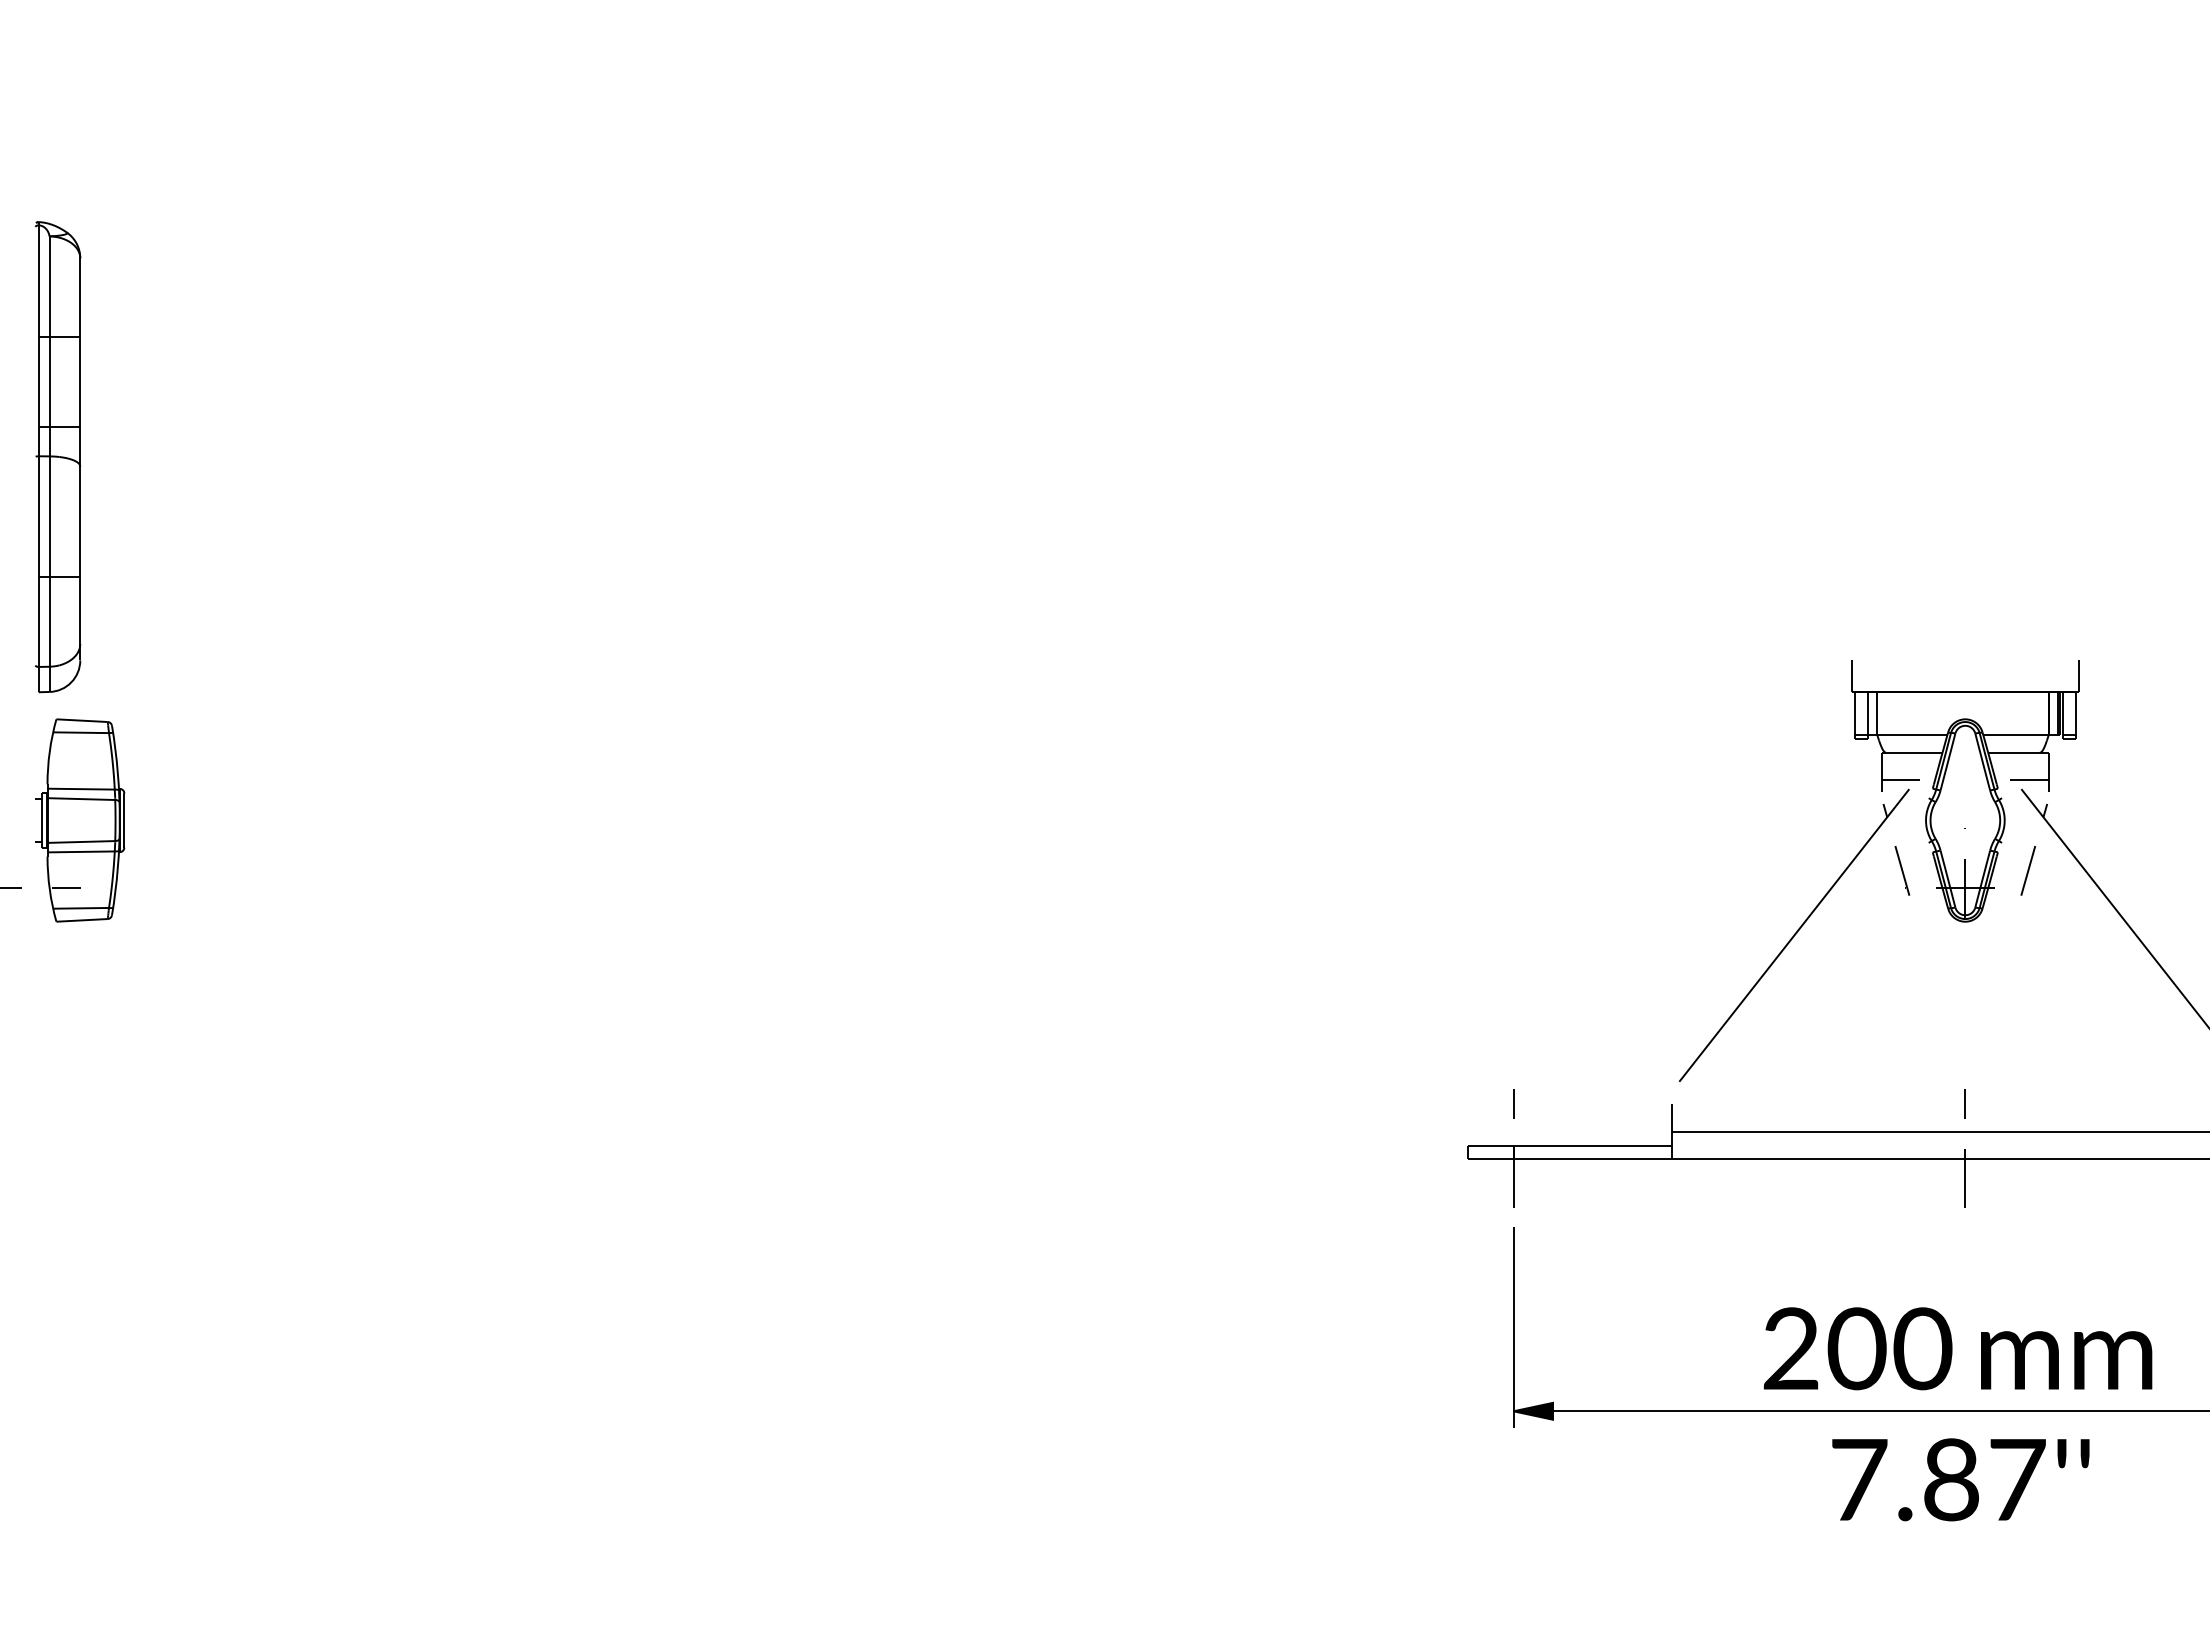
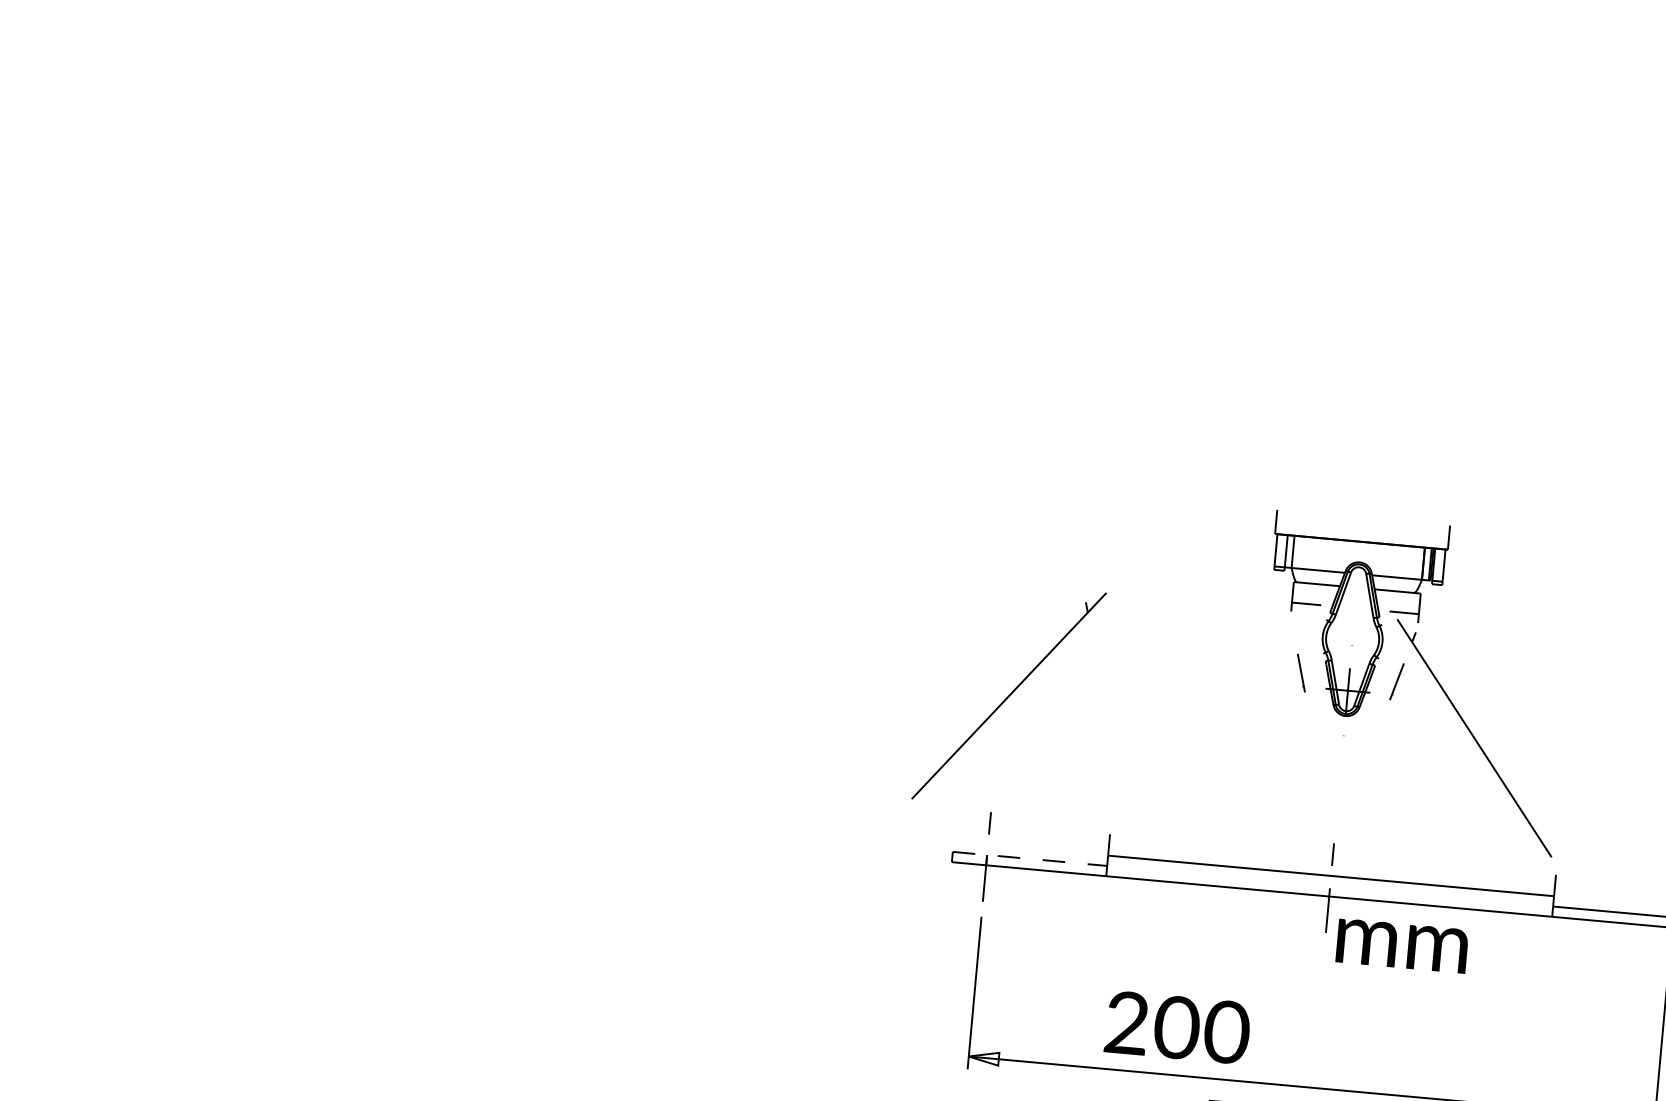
part: (1793, 934) -> (1008, 695), moved
line: (1569, 1145) -> (1029, 858), solid -> dashed
text: (1857, 1348) -> (1177, 1027), moved
text: (2066, 1360) -> (1402, 946), moved
fill: (1533, 1410) -> (984, 1057), removed

